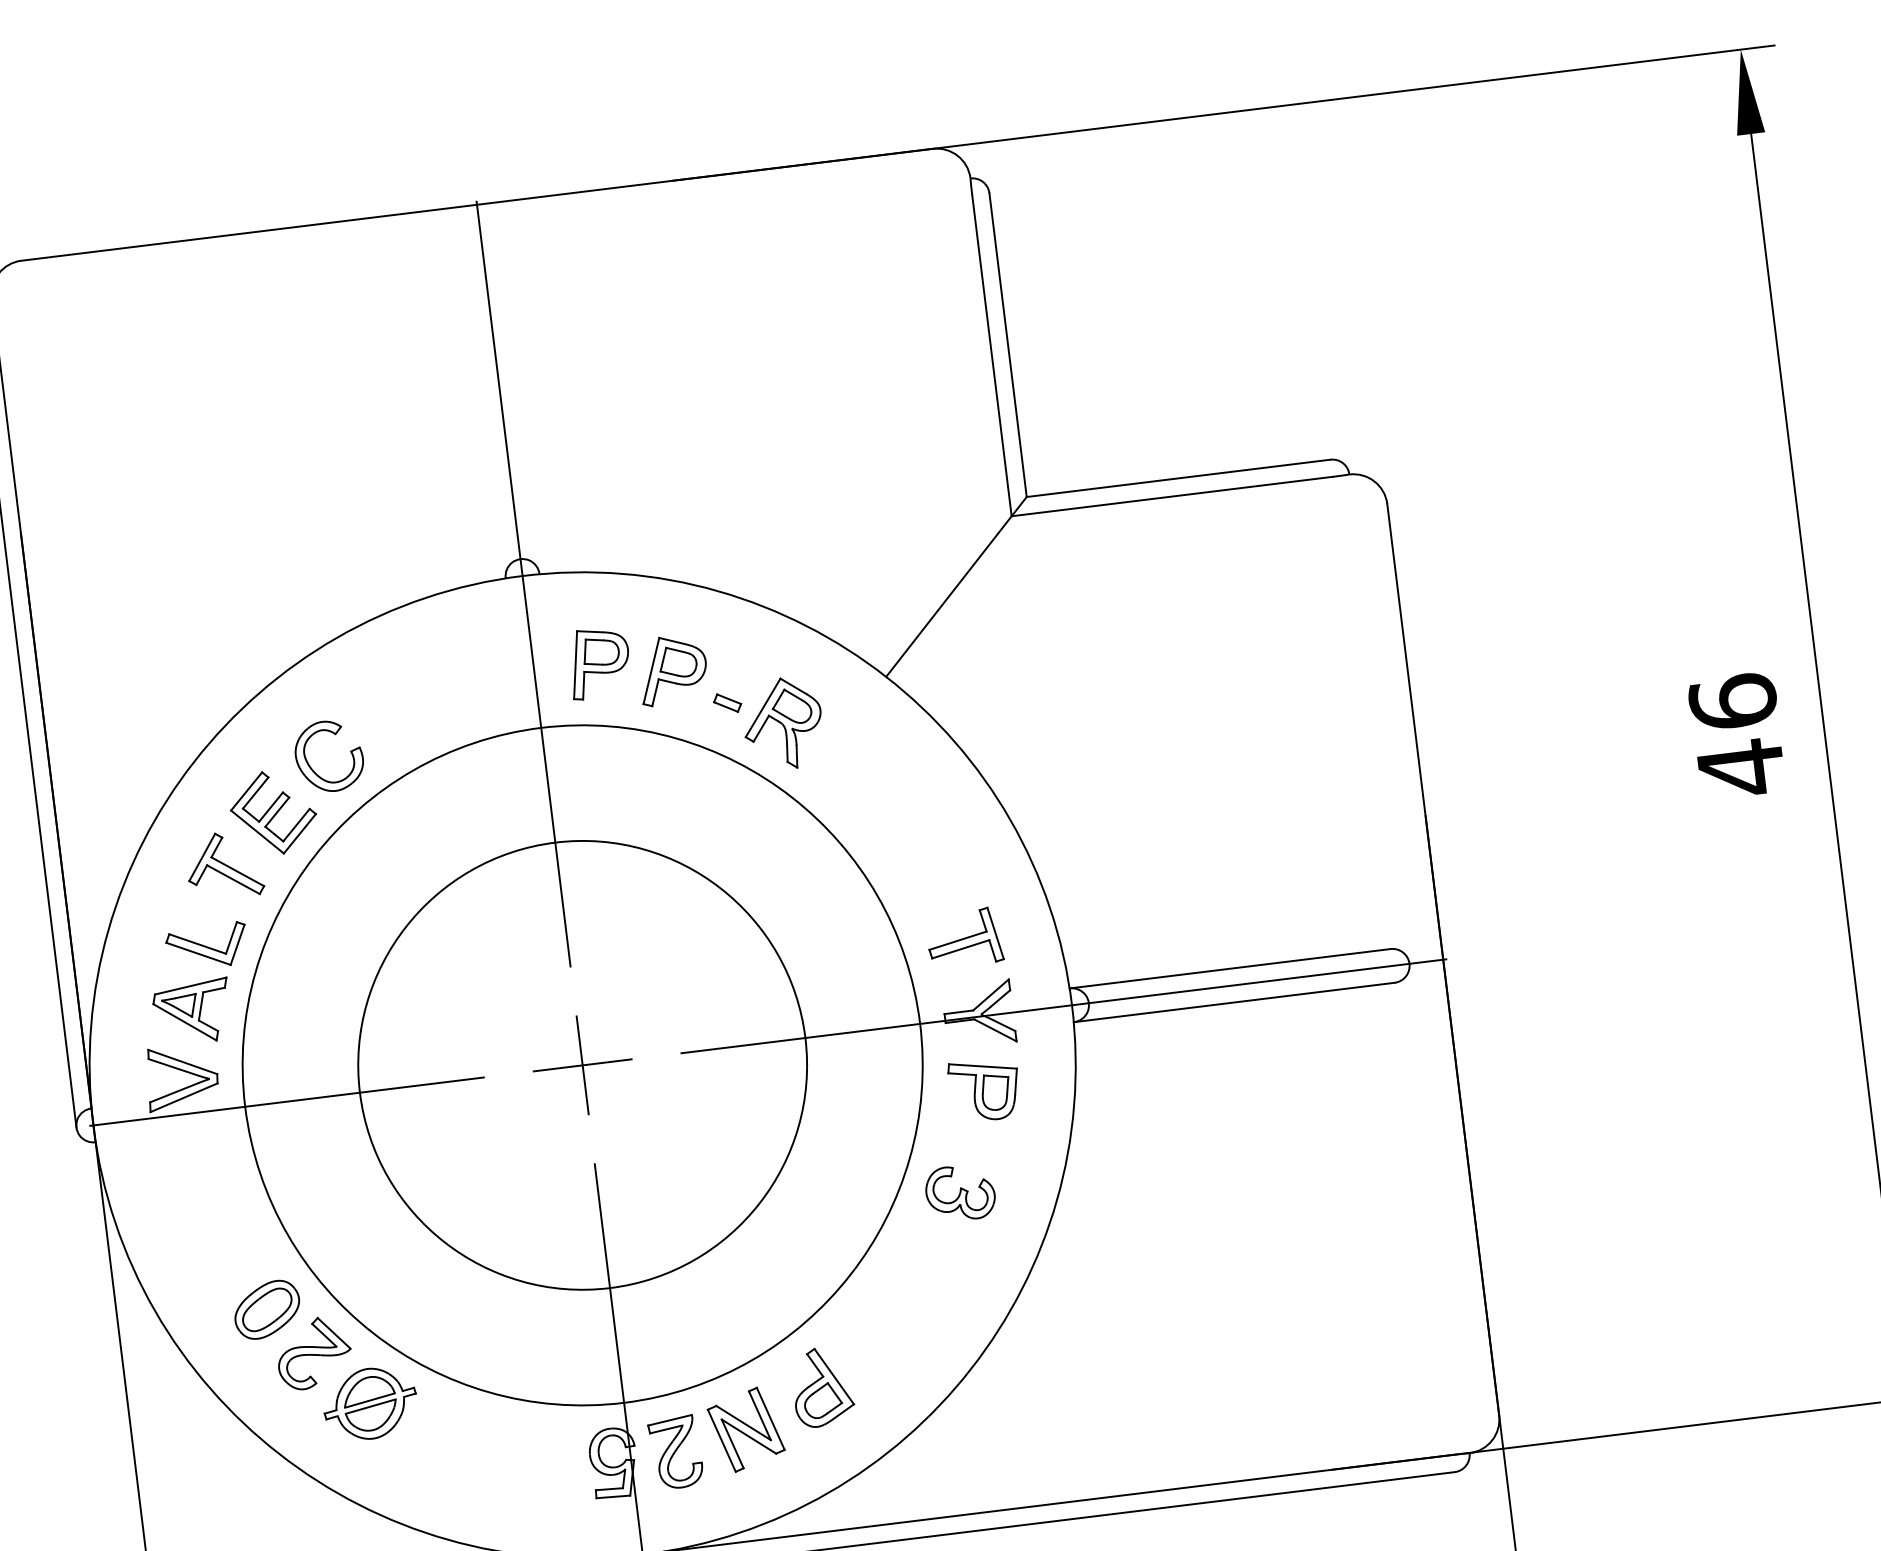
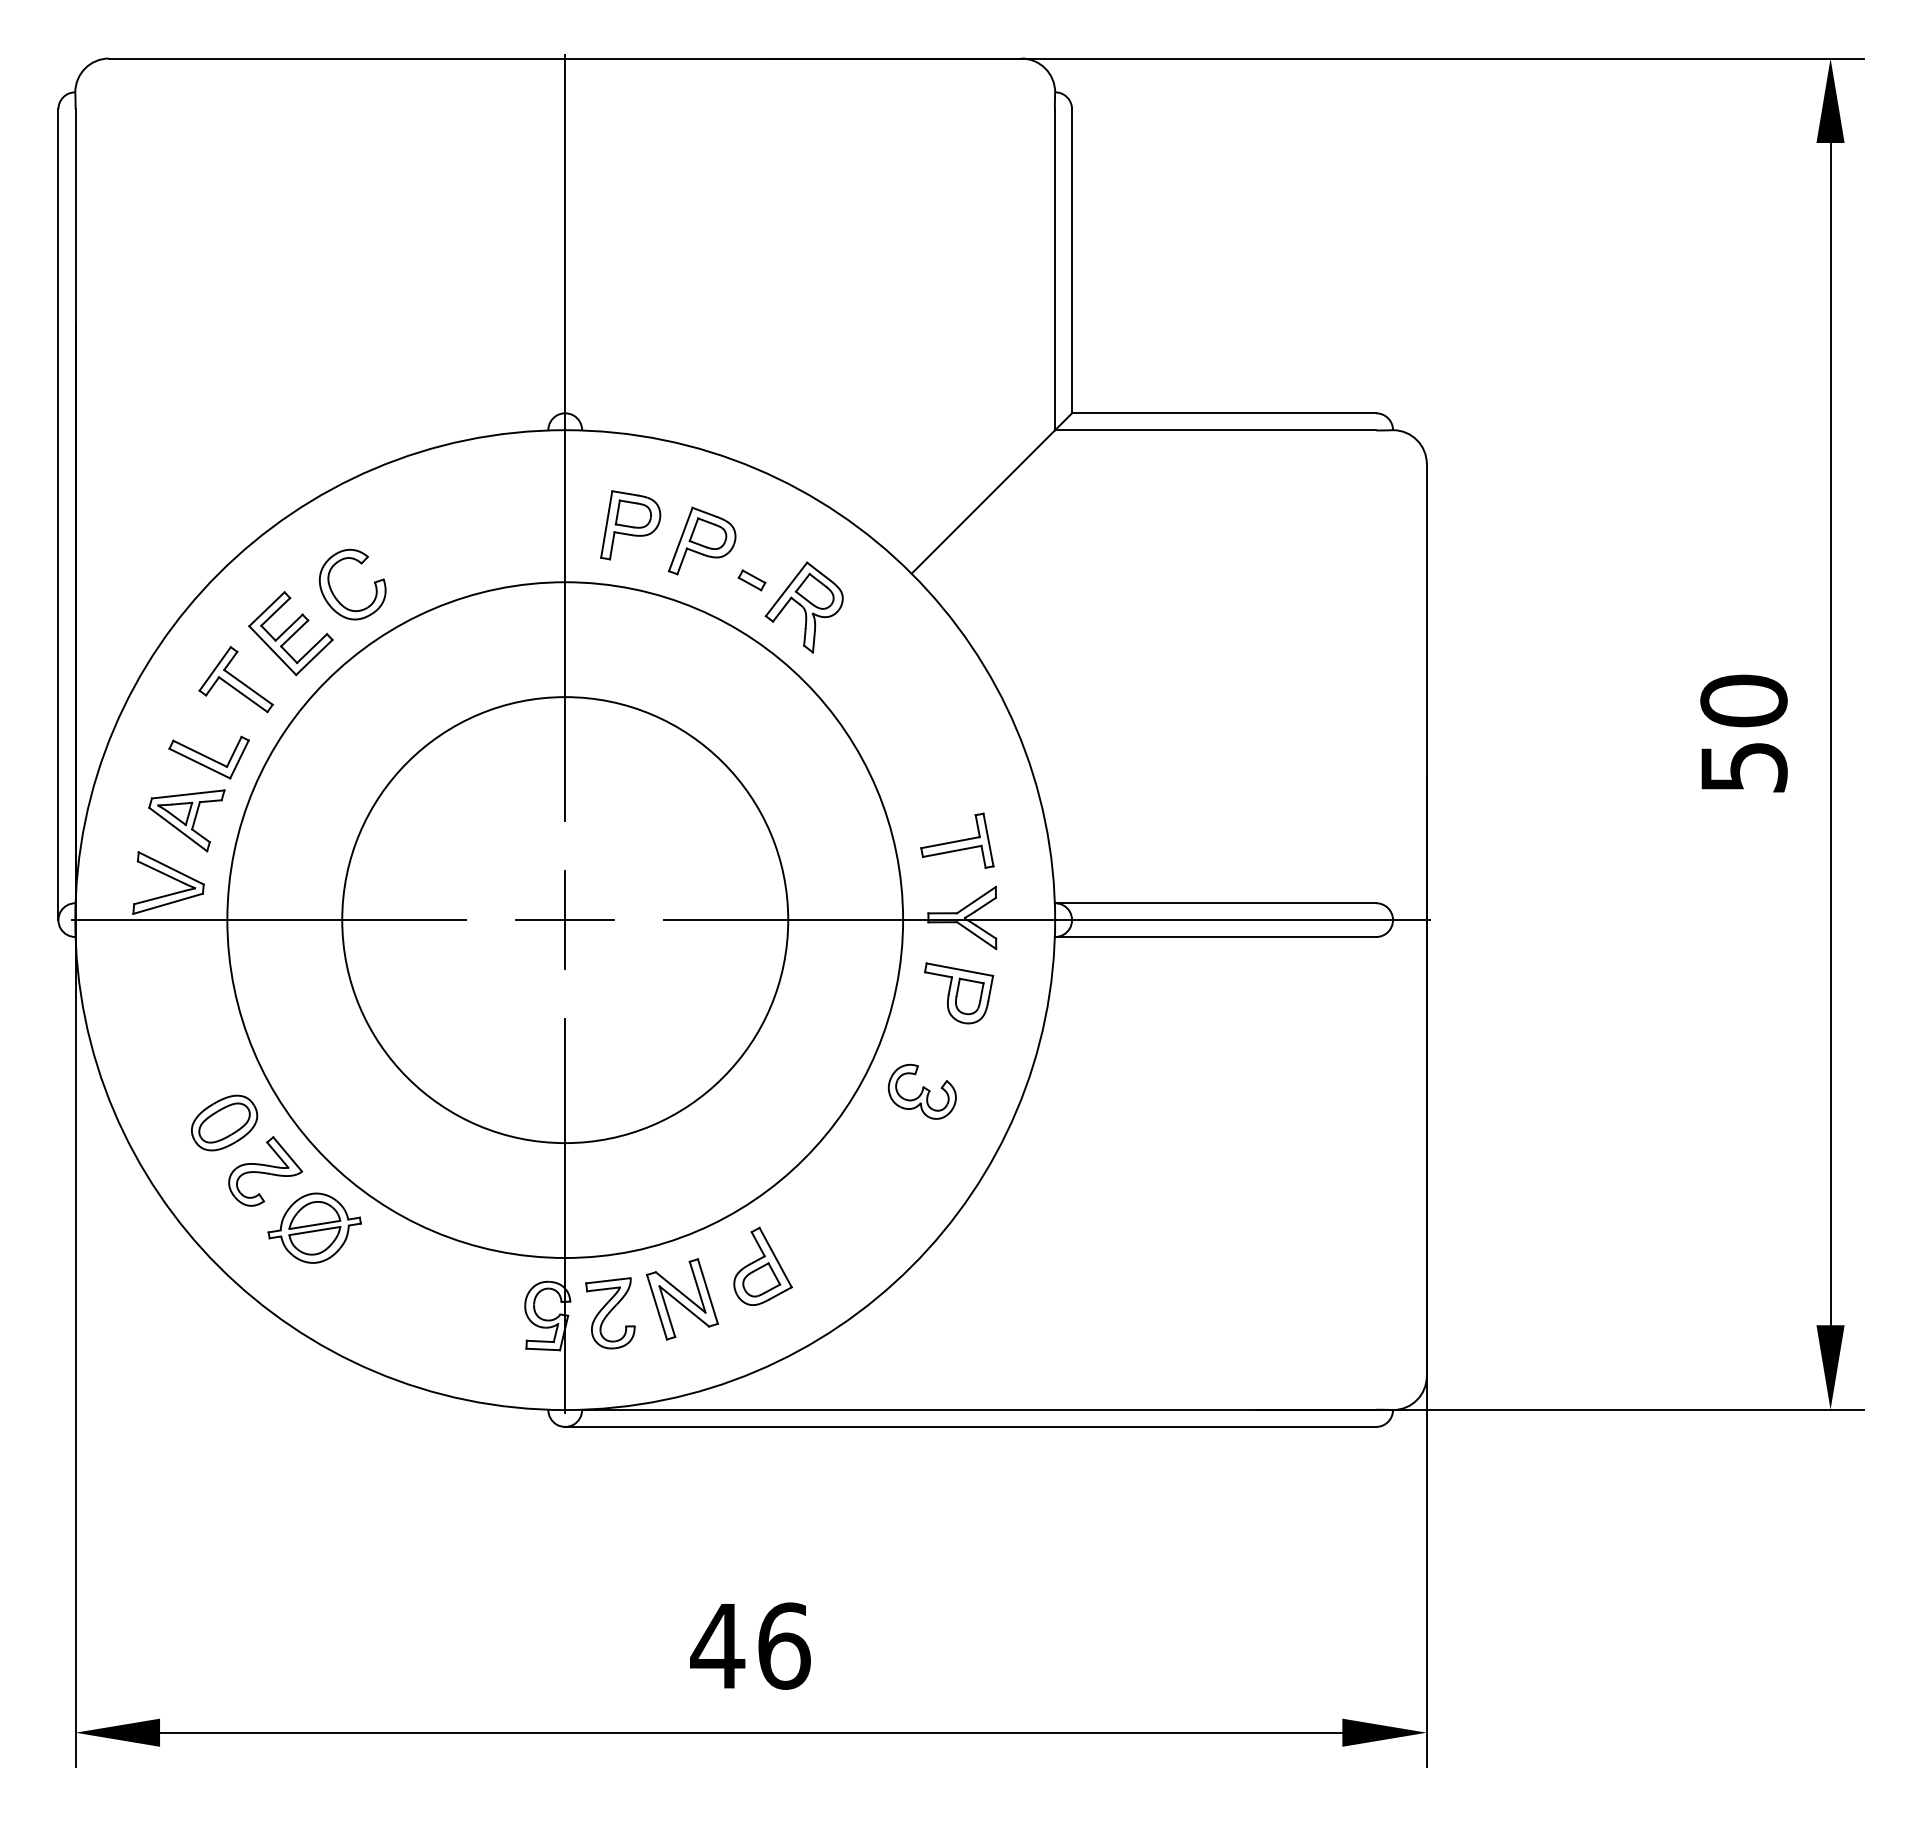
text: (1736, 735) -> (1743, 734), 46 -> 50

